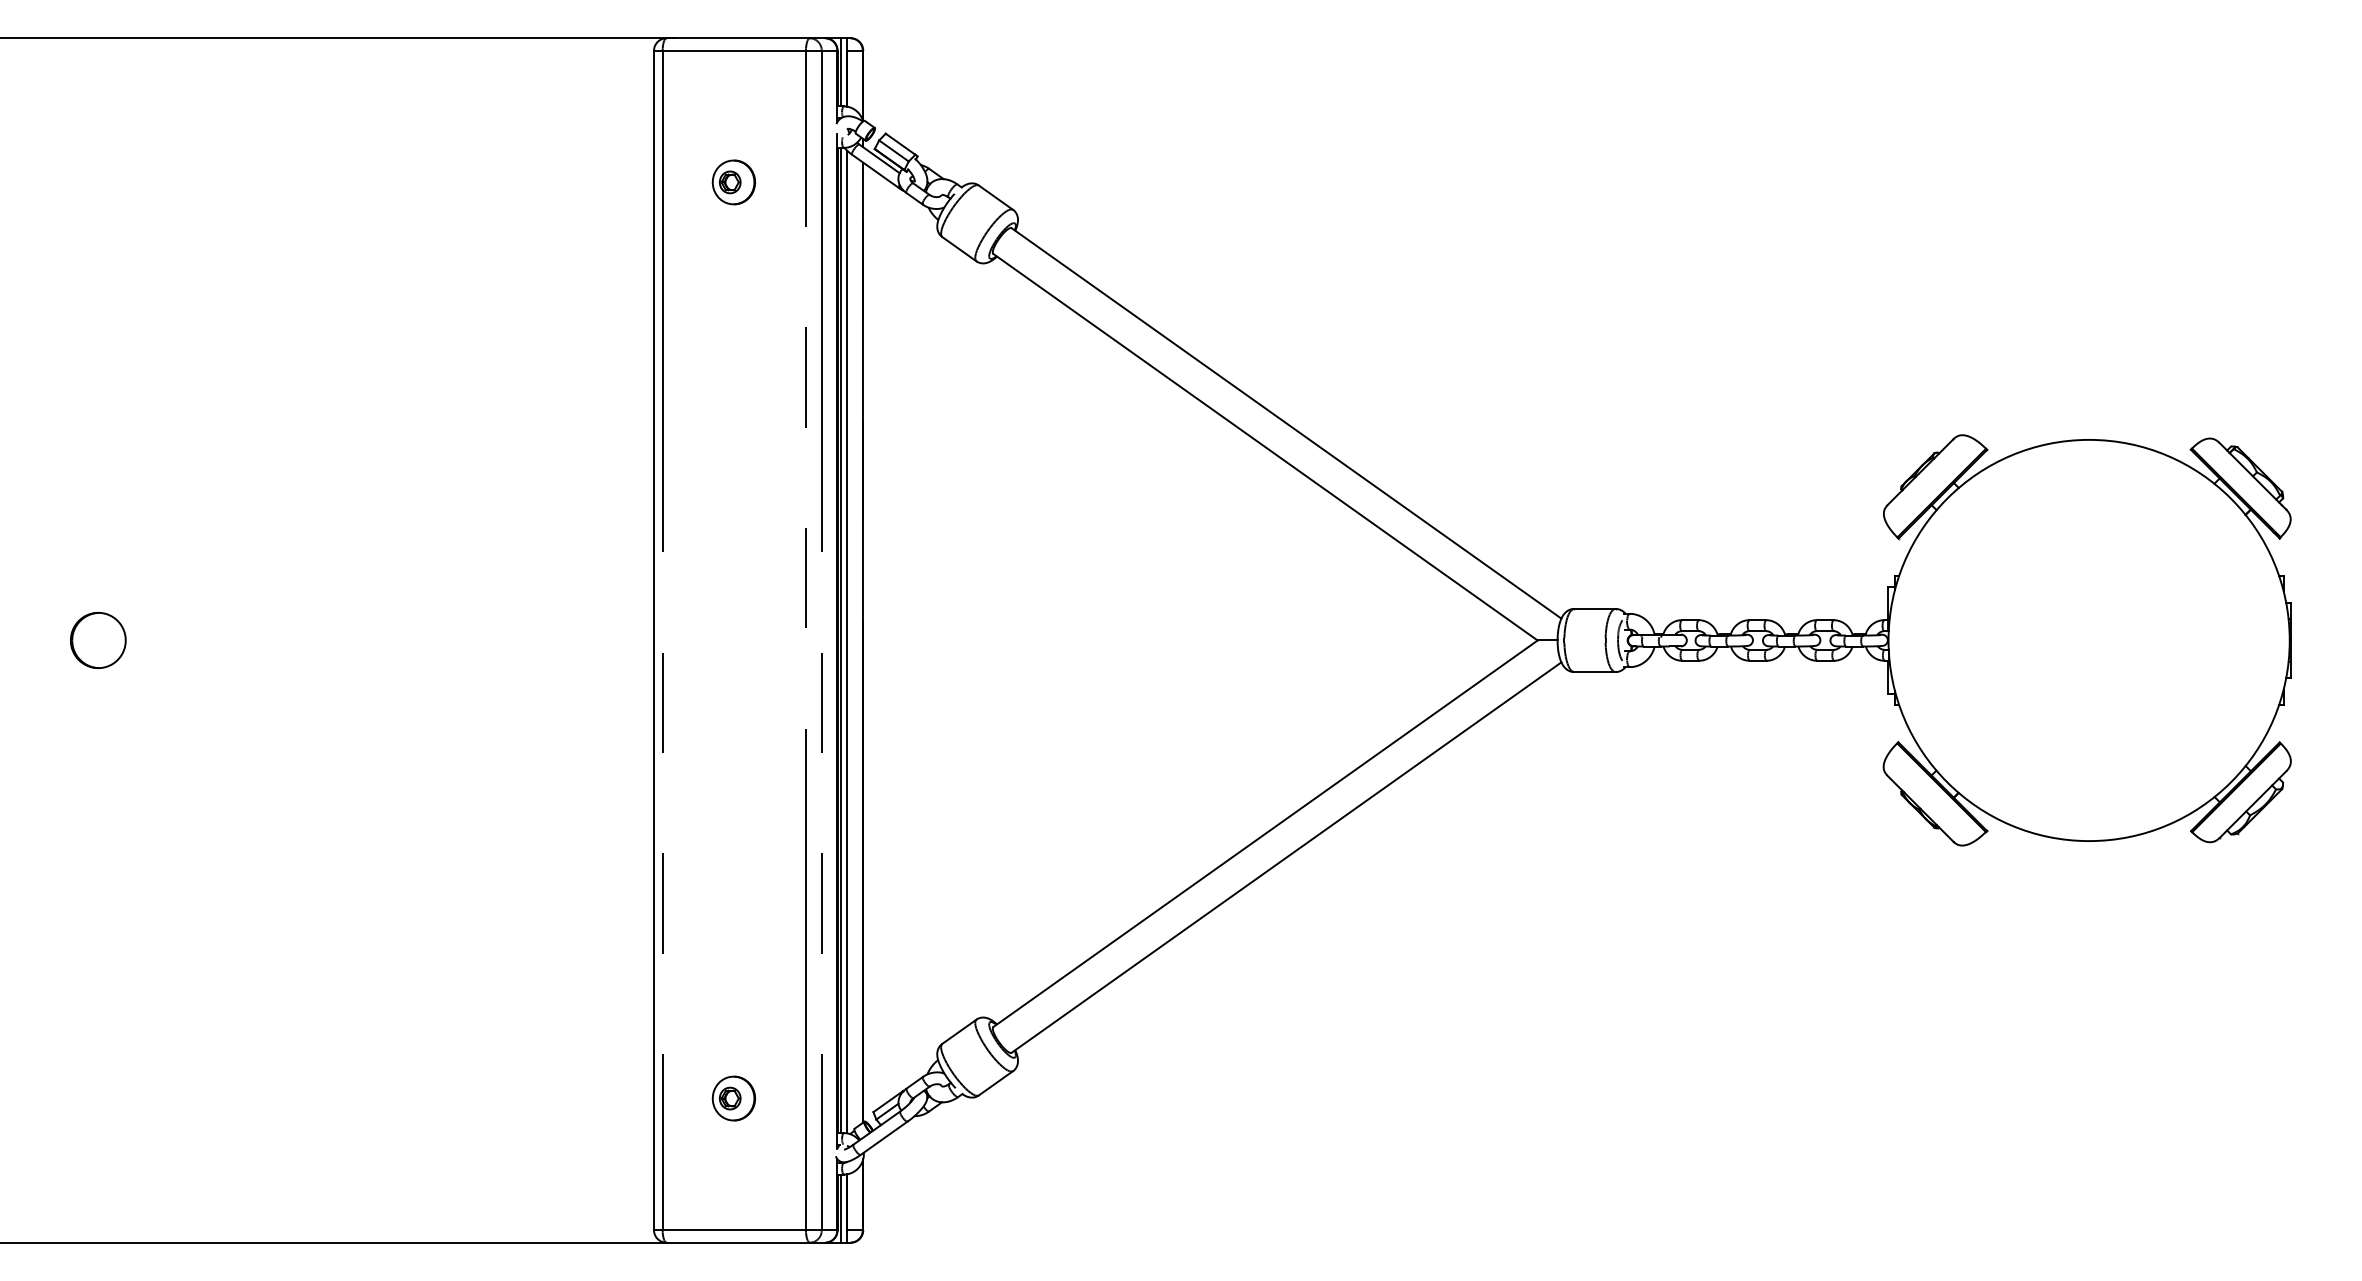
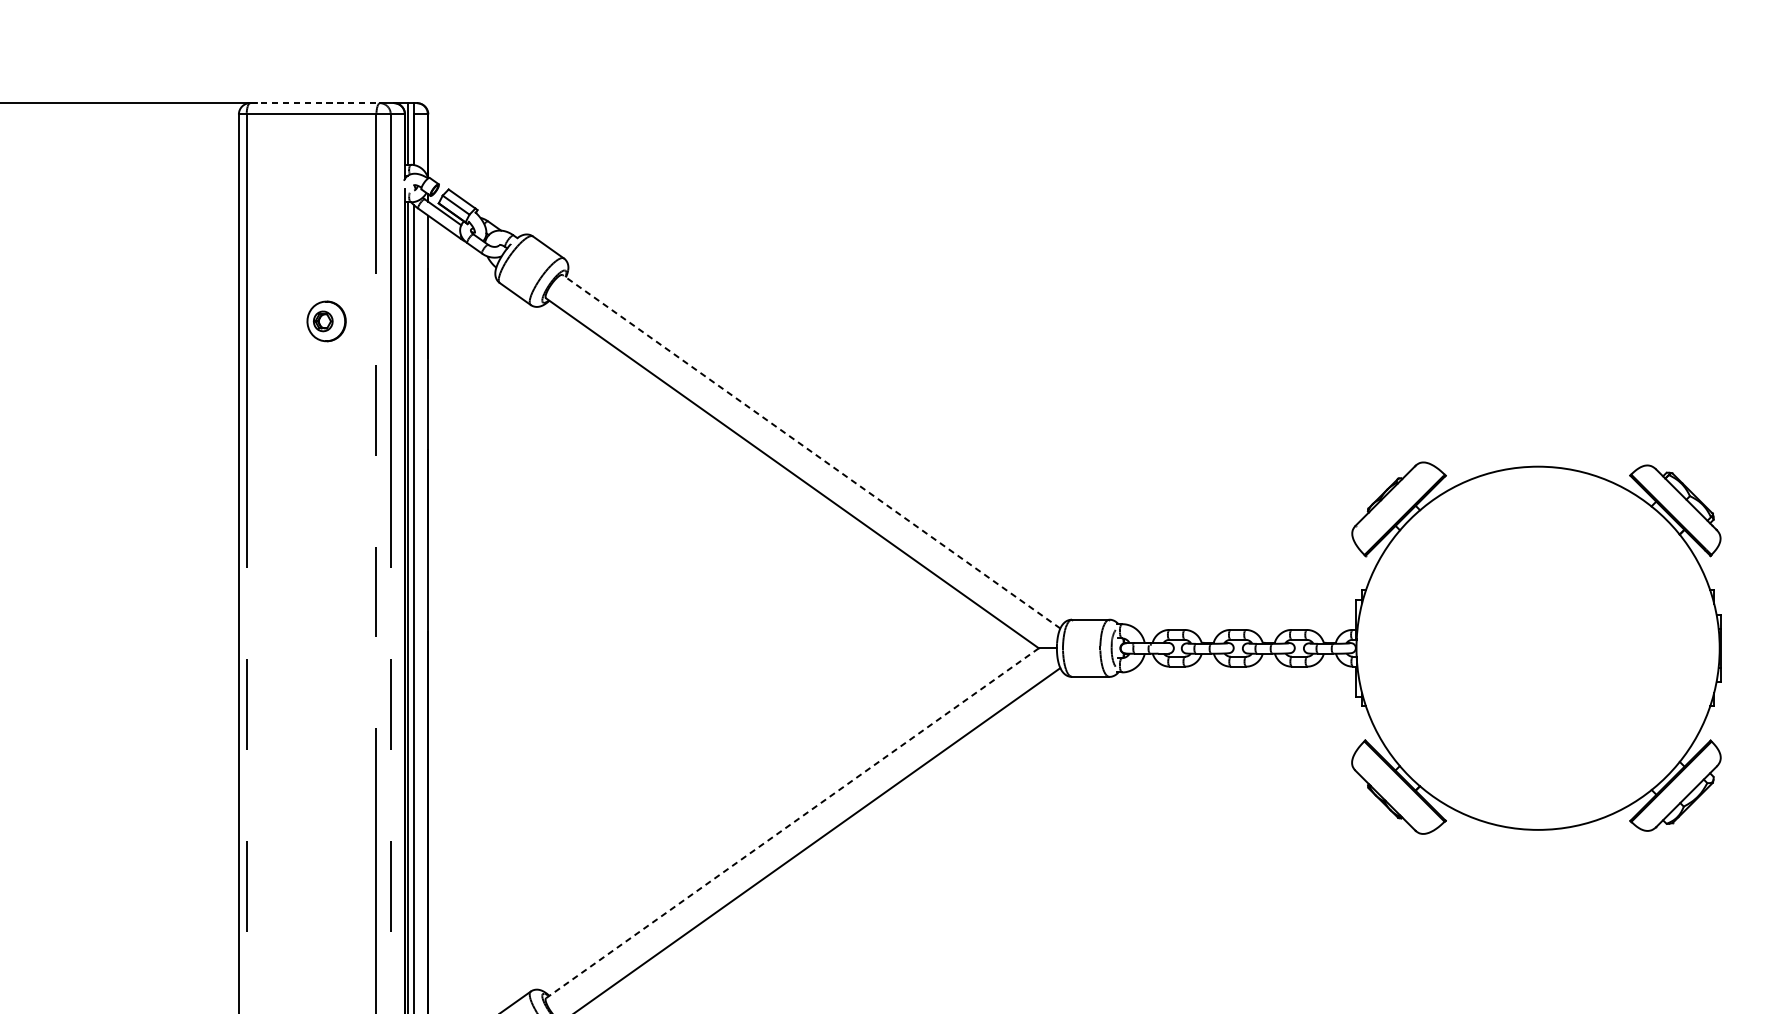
line: (738, 38) -> (315, 103), solid -> dashed
part: (733, 182) -> (326, 321), moved
line: (1286, 423) -> (811, 451), solid -> dashed
line: (1265, 833) -> (792, 823), solid -> dashed

